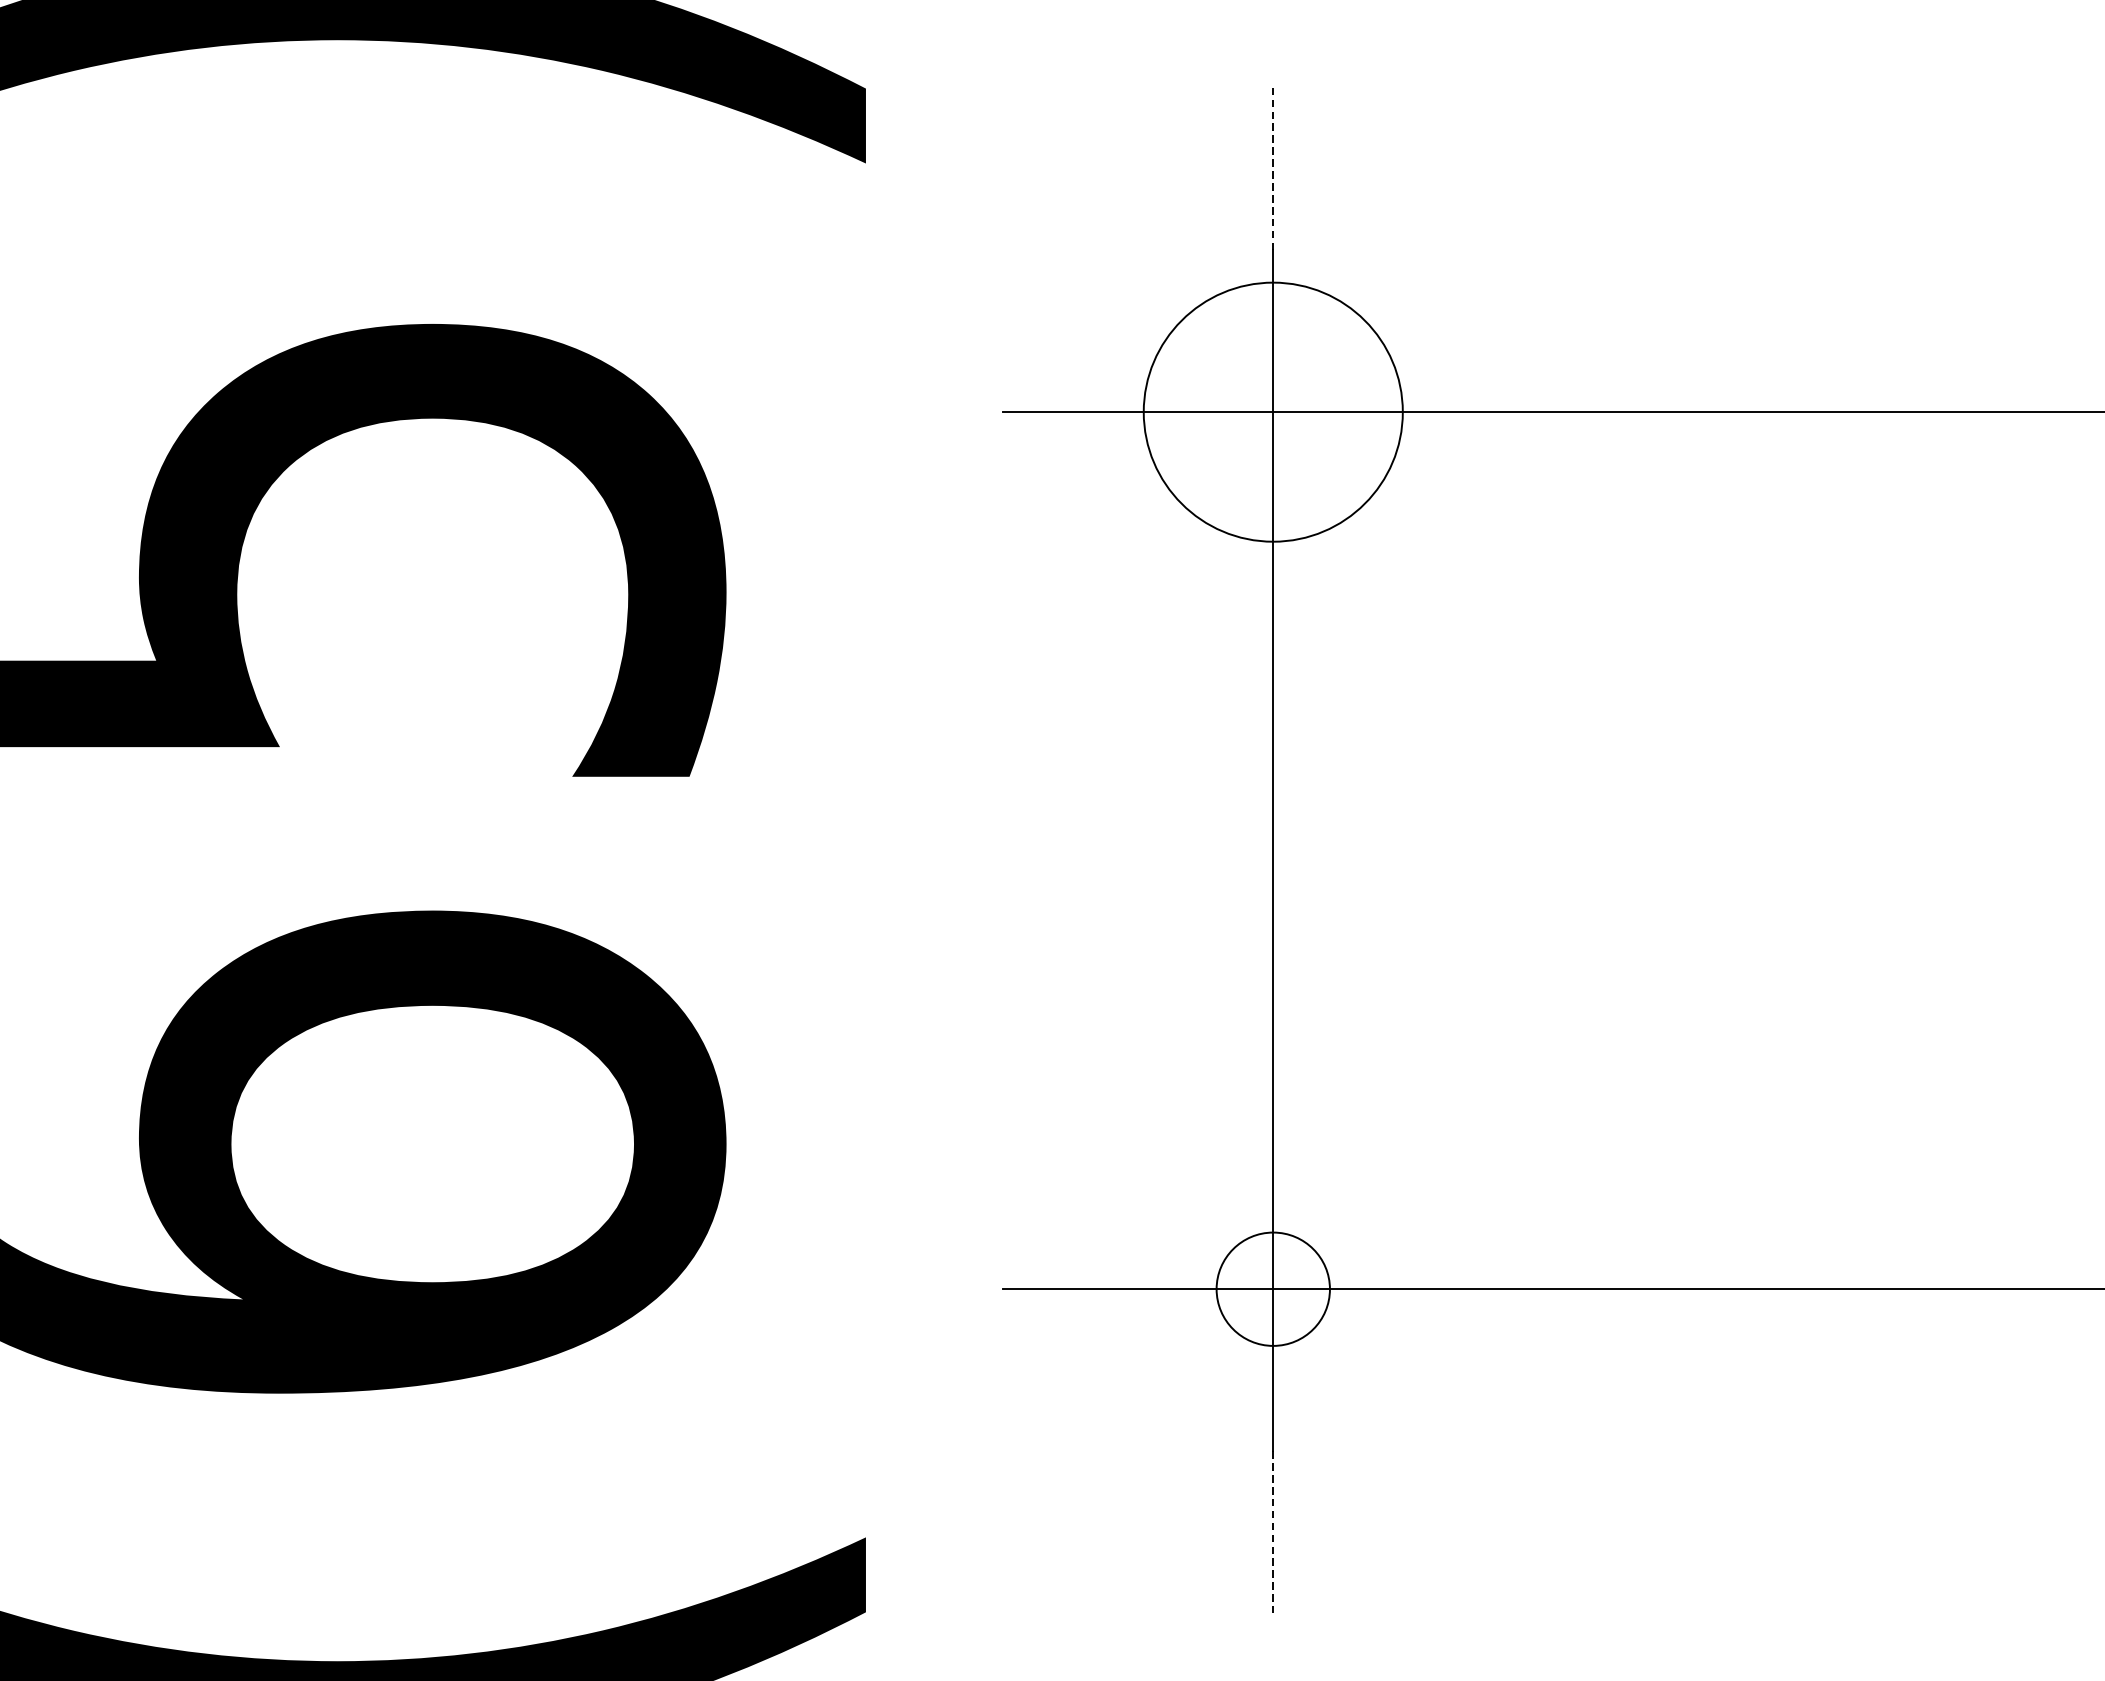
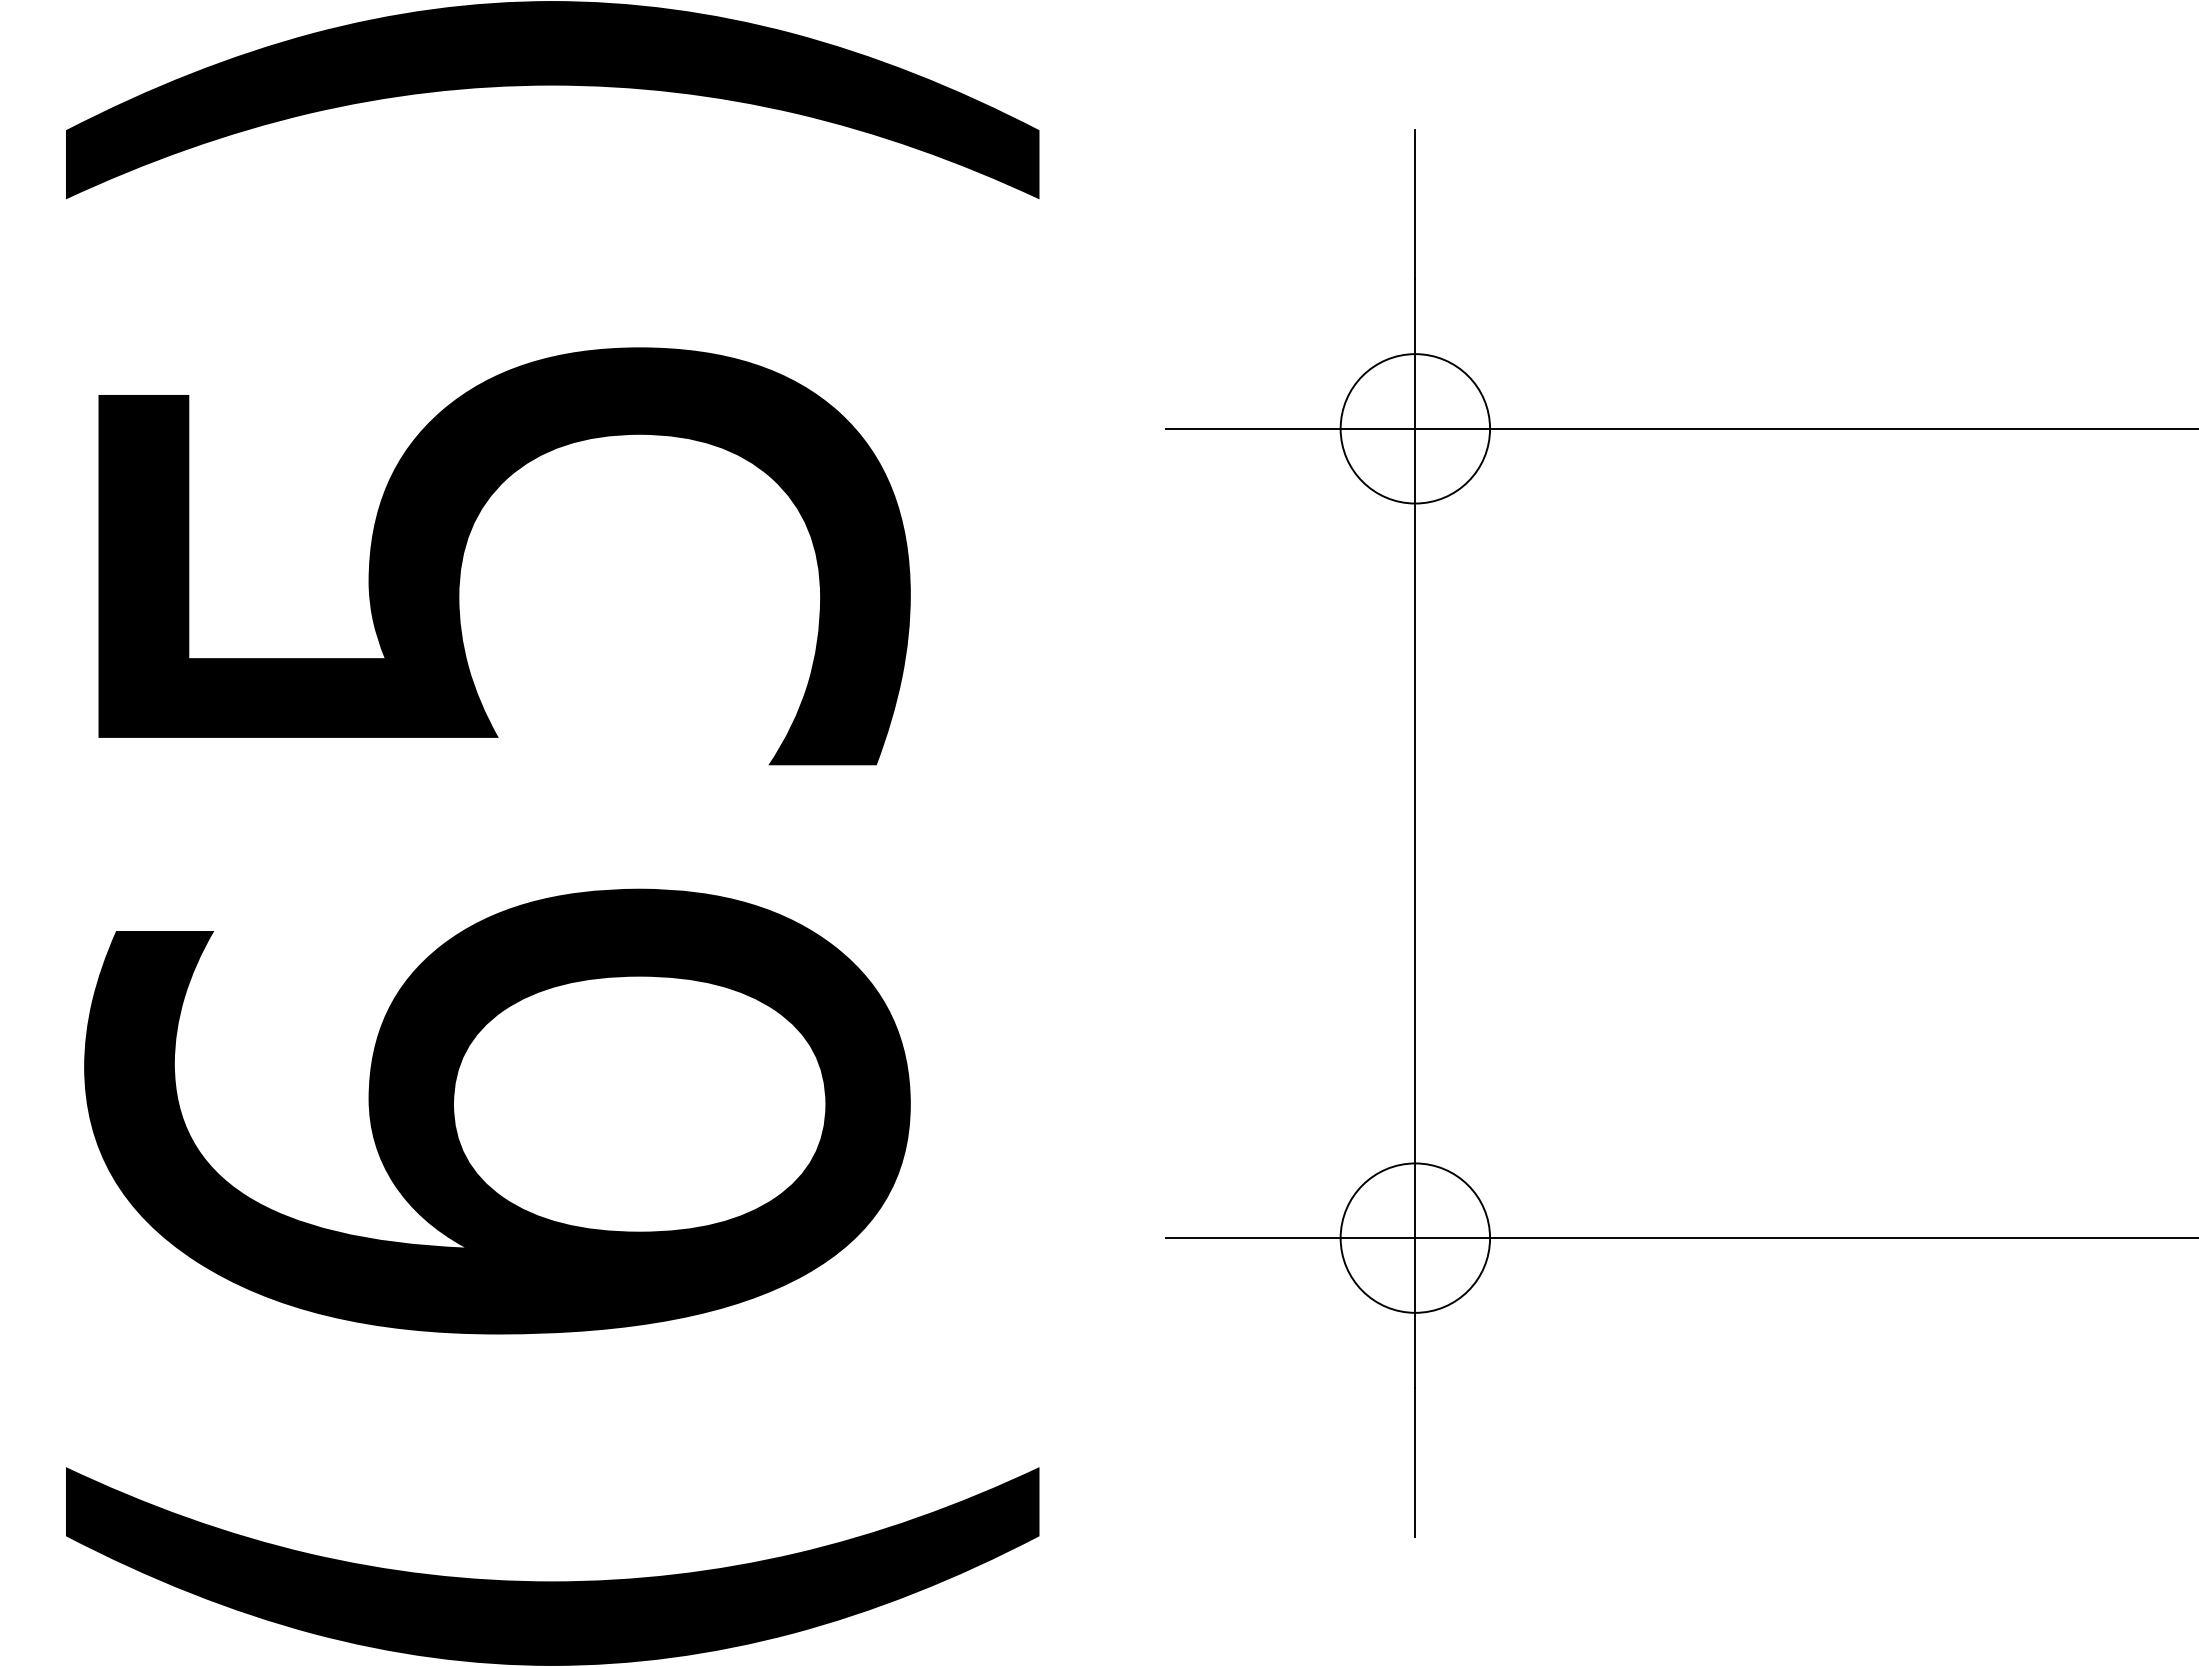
line: (1273, 169) -> (1415, 204), dashed -> solid
circle: (1273, 411) -> (1415, 428), size x0.62
circle: (1273, 1288) -> (1415, 1237), size x1.43
line: (1273, 1532) -> (1415, 1462), dashed -> solid

